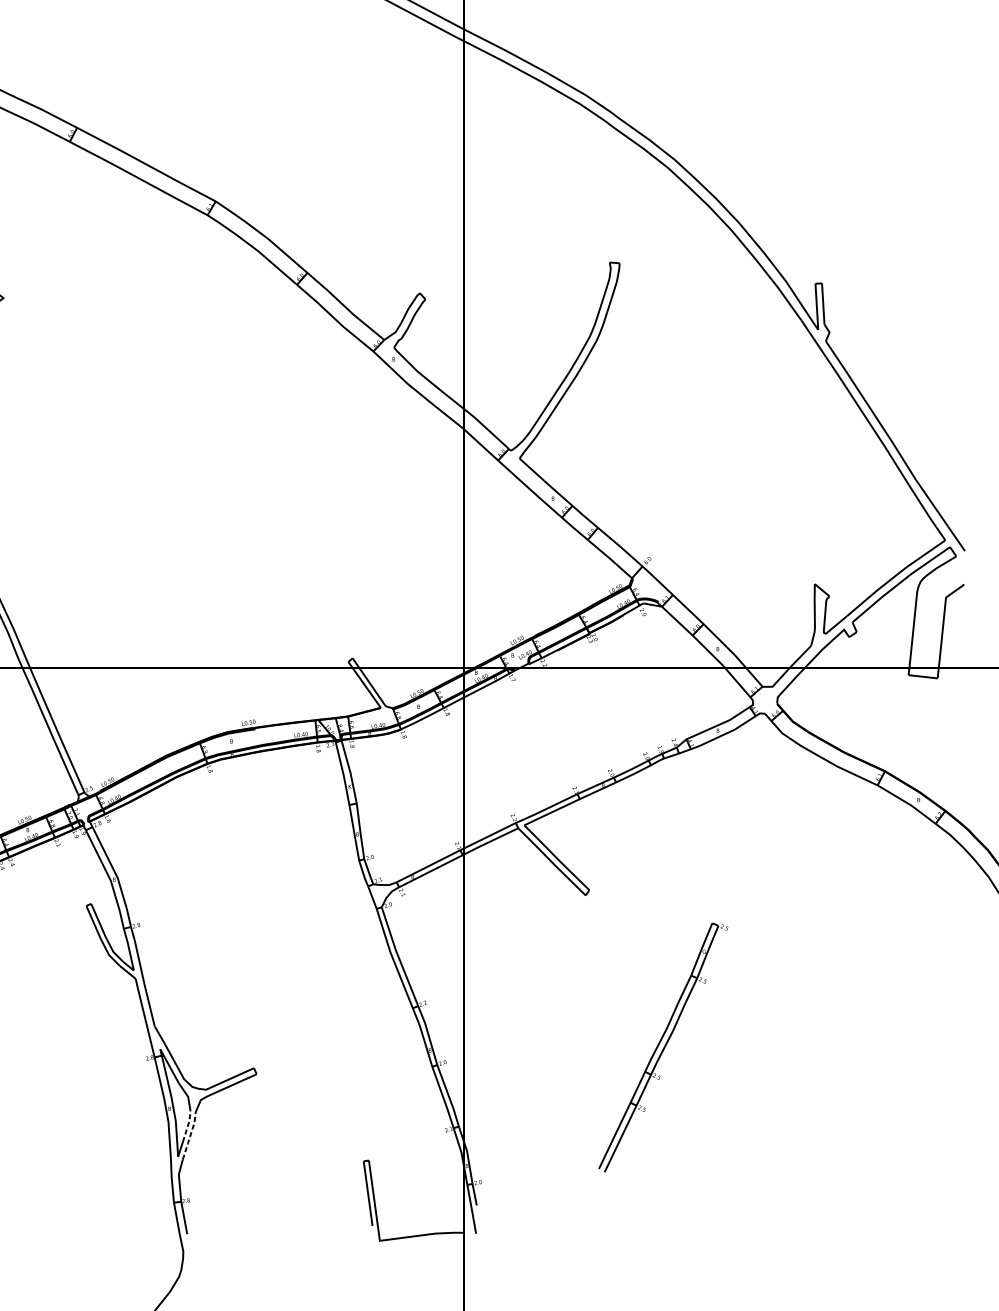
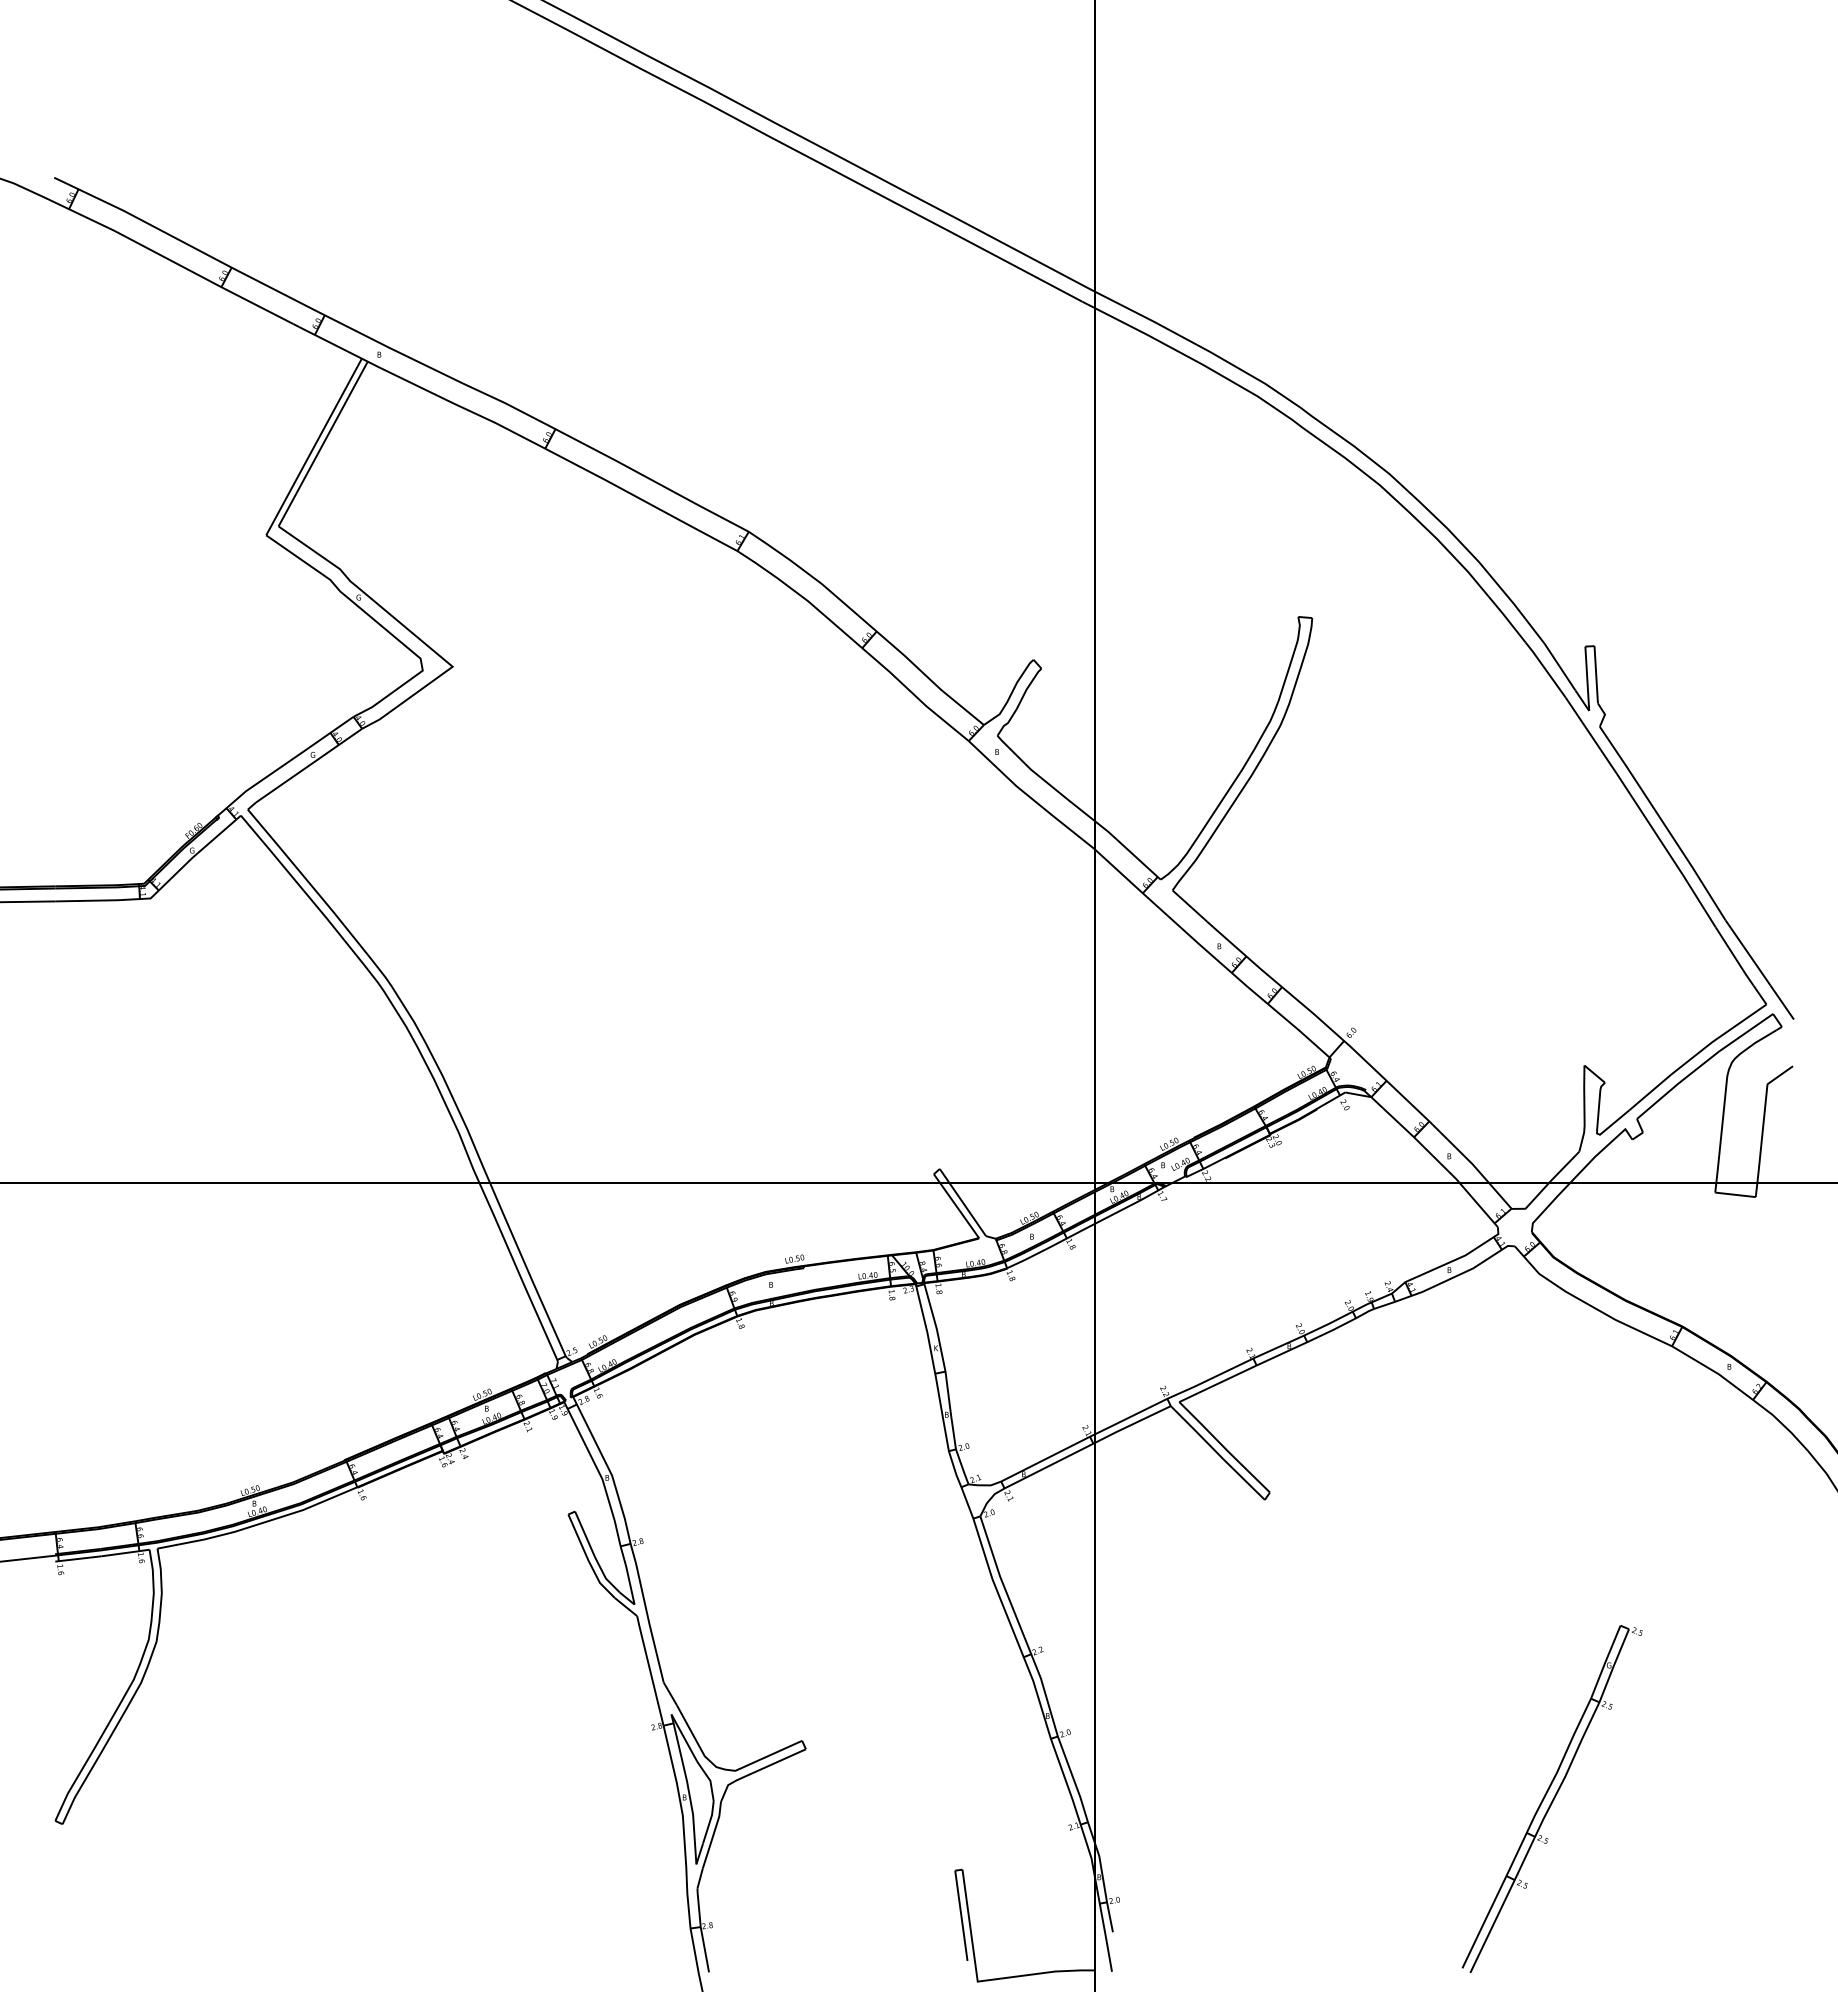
part: (662, 1047) -> (1551, 1798), moved
line: (187, 1126) -> (709, 1822), dashed -> solid
line: (190, 1136) -> (713, 1835), dashed -> solid

